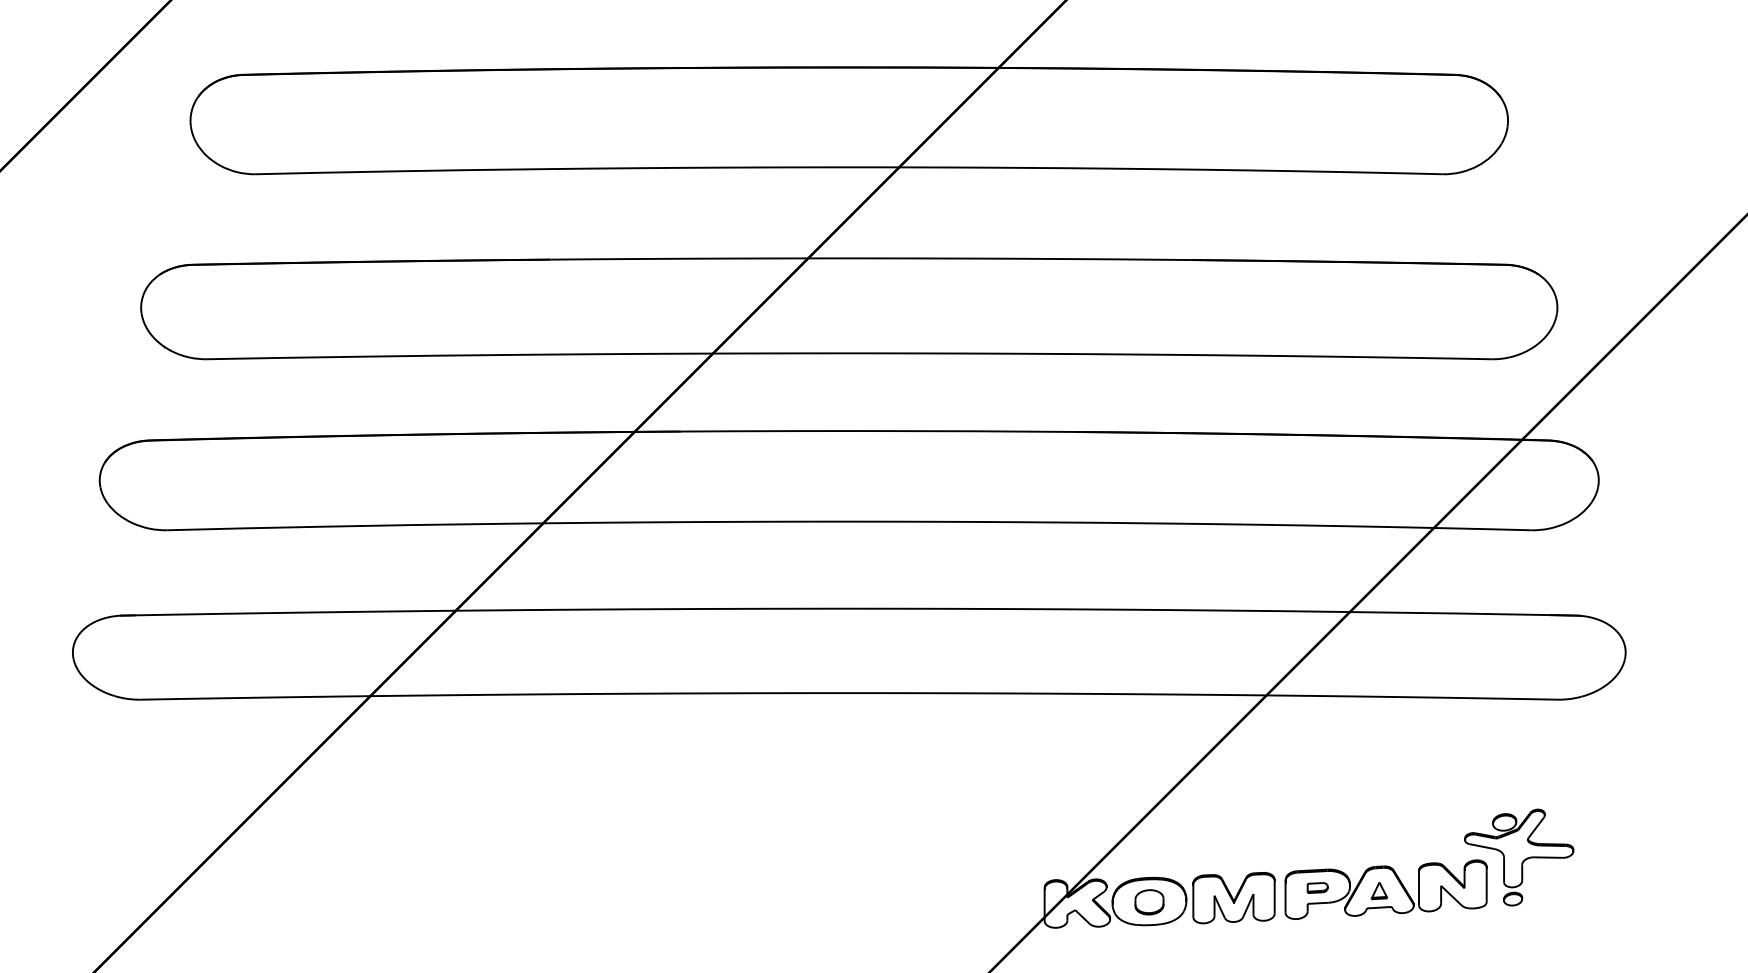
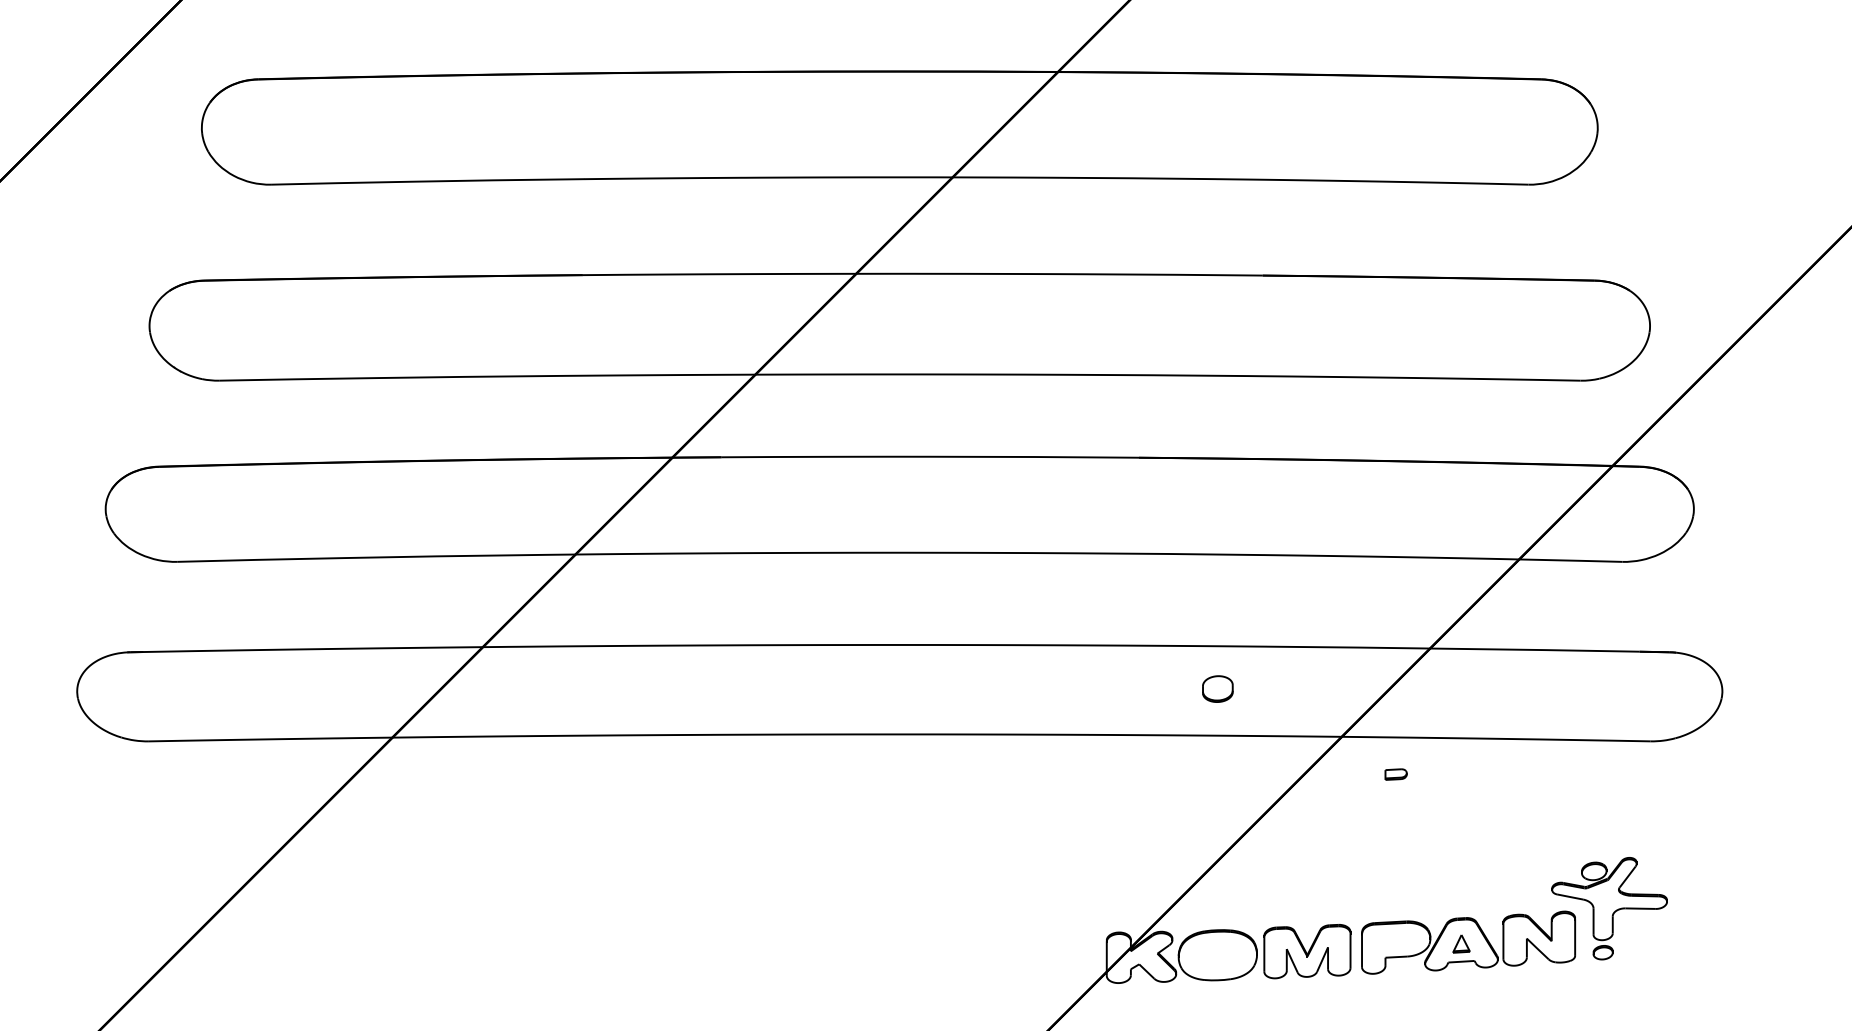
part: (1317, 887) -> (1395, 774), moved
part: (1149, 902) -> (1217, 689), moved

